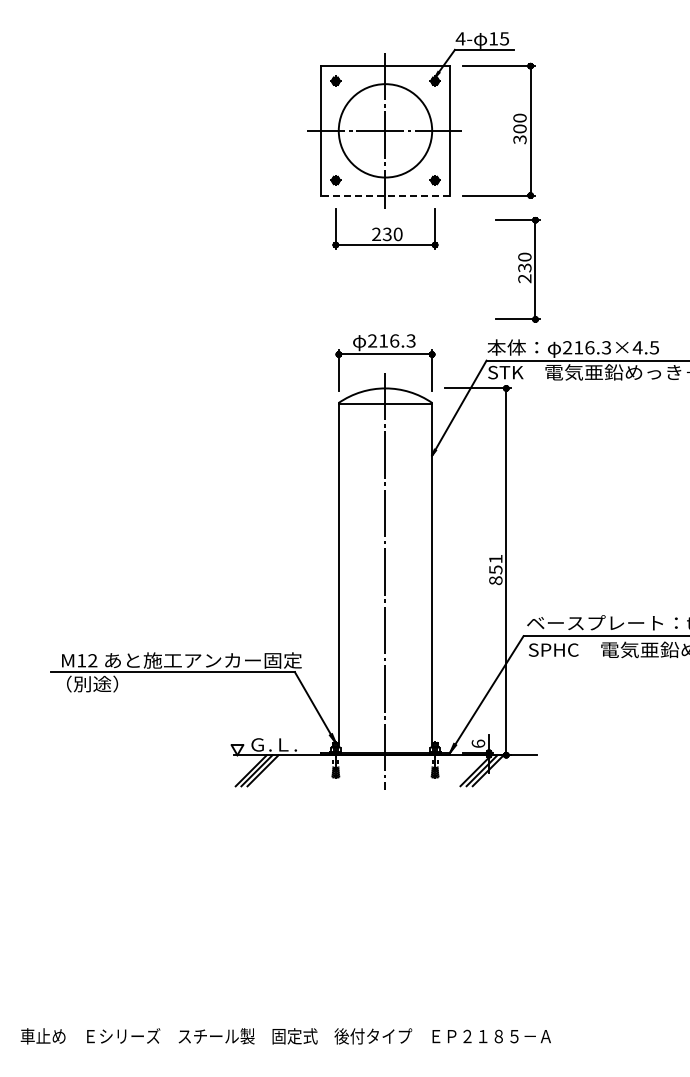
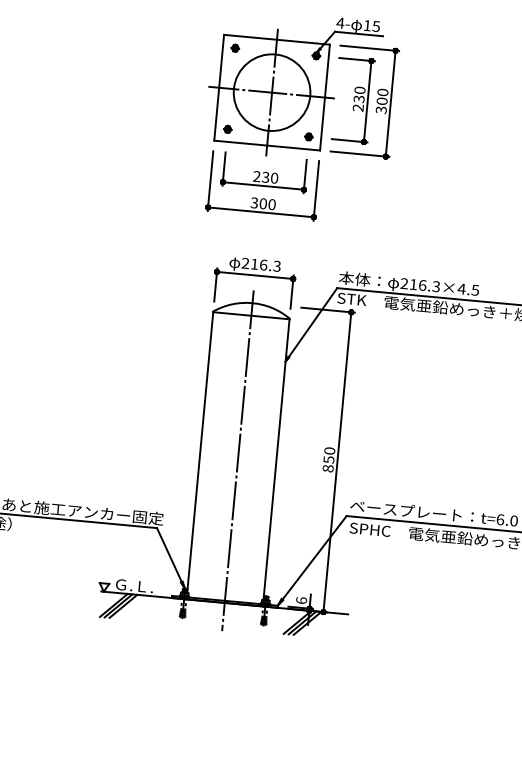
line: (385, 195) -> (267, 145), dashed -> solid
part: (385, 260) -> (262, 198), added
part: (517, 269) -> (353, 99), moved
text: (495, 558) -> (329, 450), 851 -> 850

